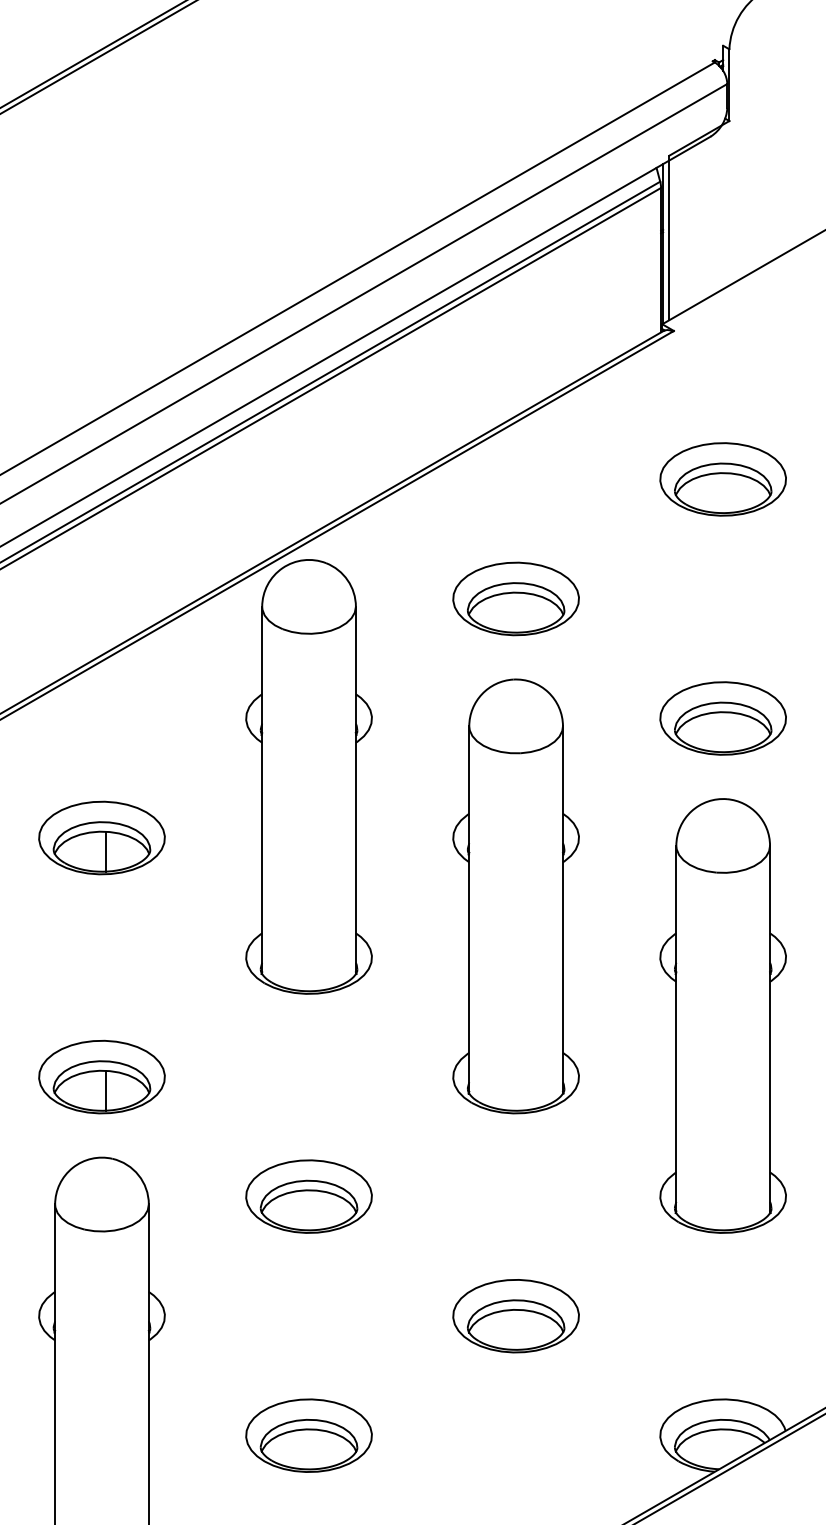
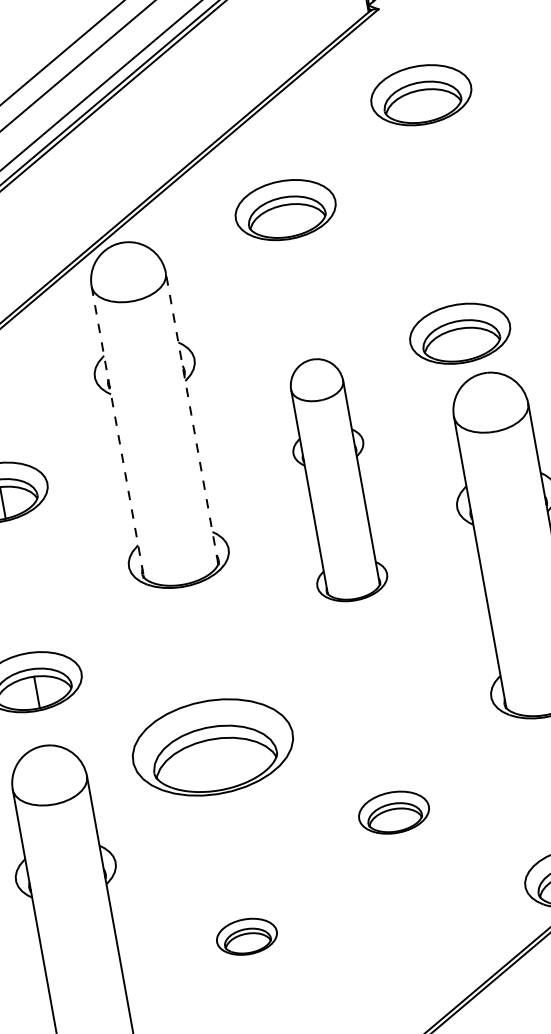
part: (722, 479) -> (420, 95), moved
part: (515, 598) -> (285, 209), moved
part: (722, 718) -> (459, 333), moved
line: (262, 790) -> (118, 432), solid -> dashed
line: (355, 790) -> (191, 418), solid -> dashed
part: (515, 896) -> (333, 480), size x0.7
part: (308, 1196) -> (212, 747), size x1.6
part: (515, 1316) -> (393, 812), size x0.7
part: (308, 1435) -> (246, 936), size x0.6

